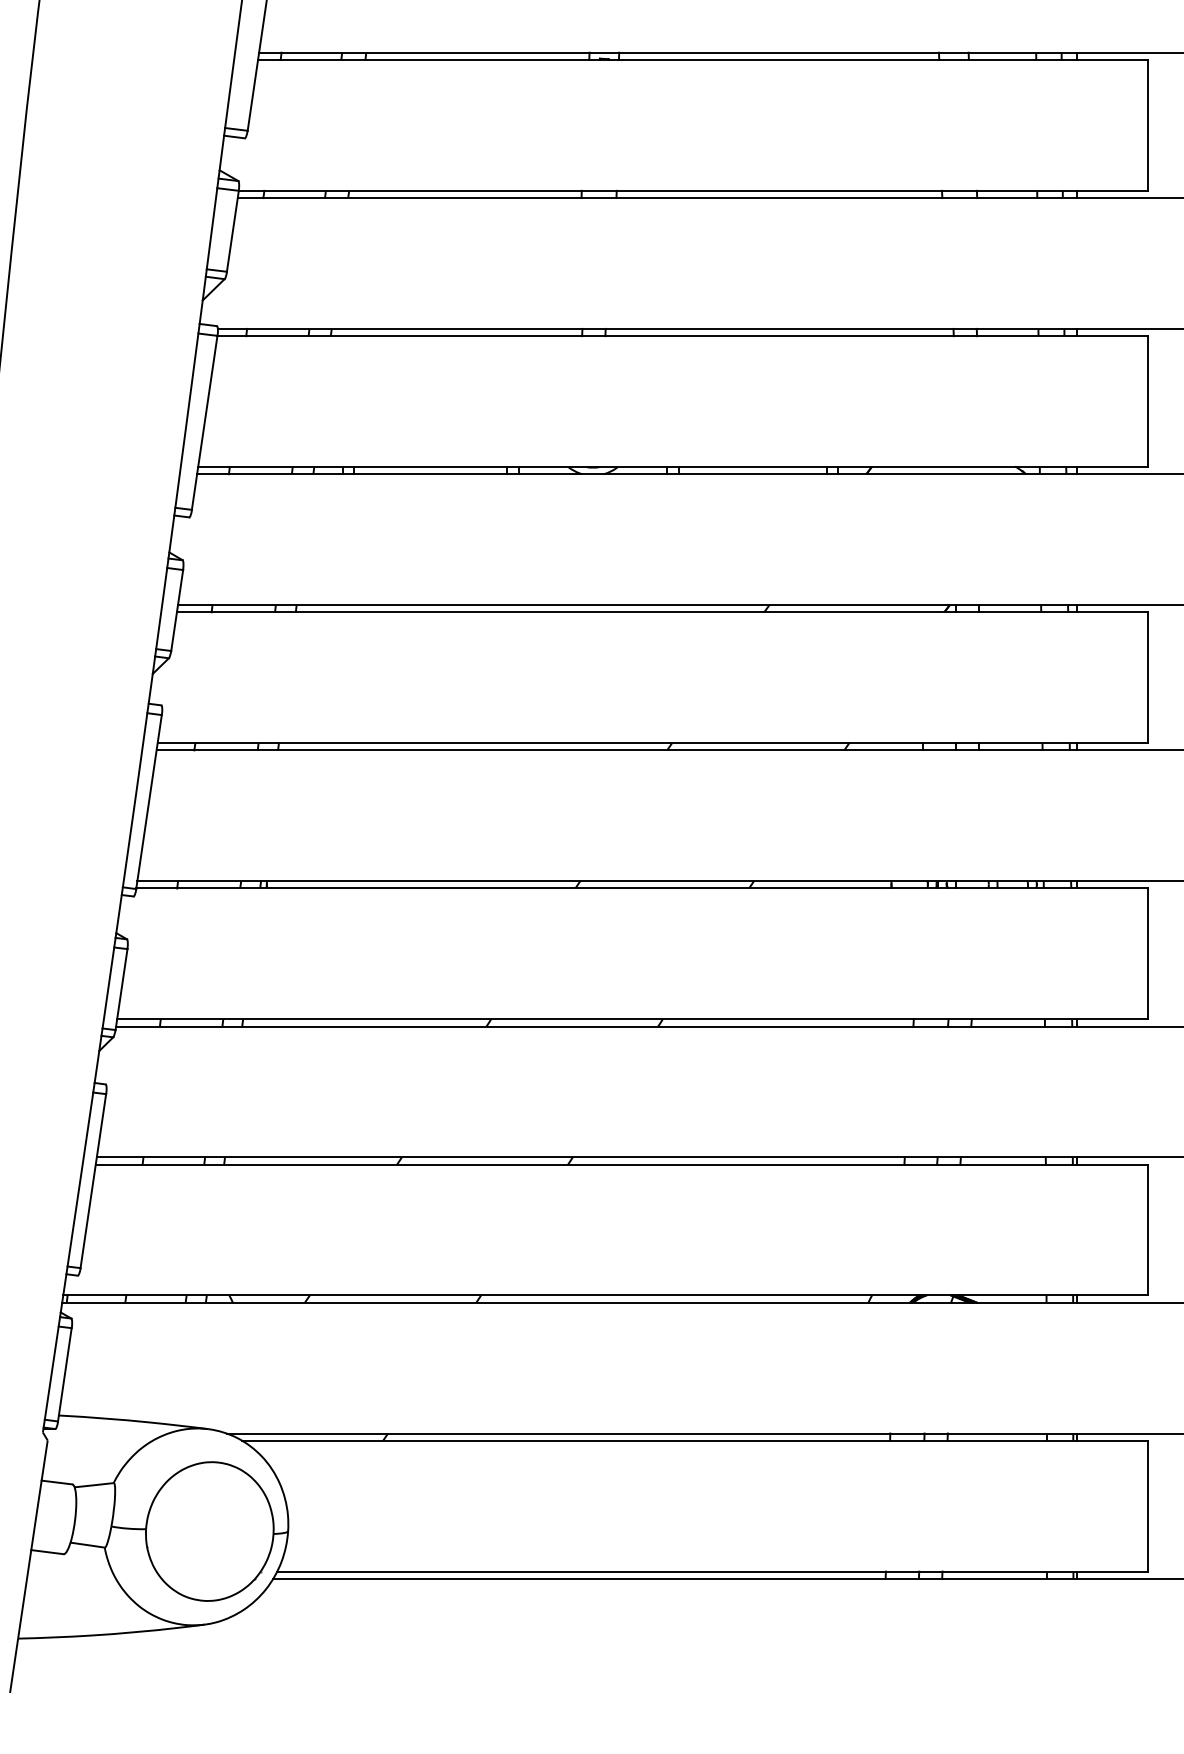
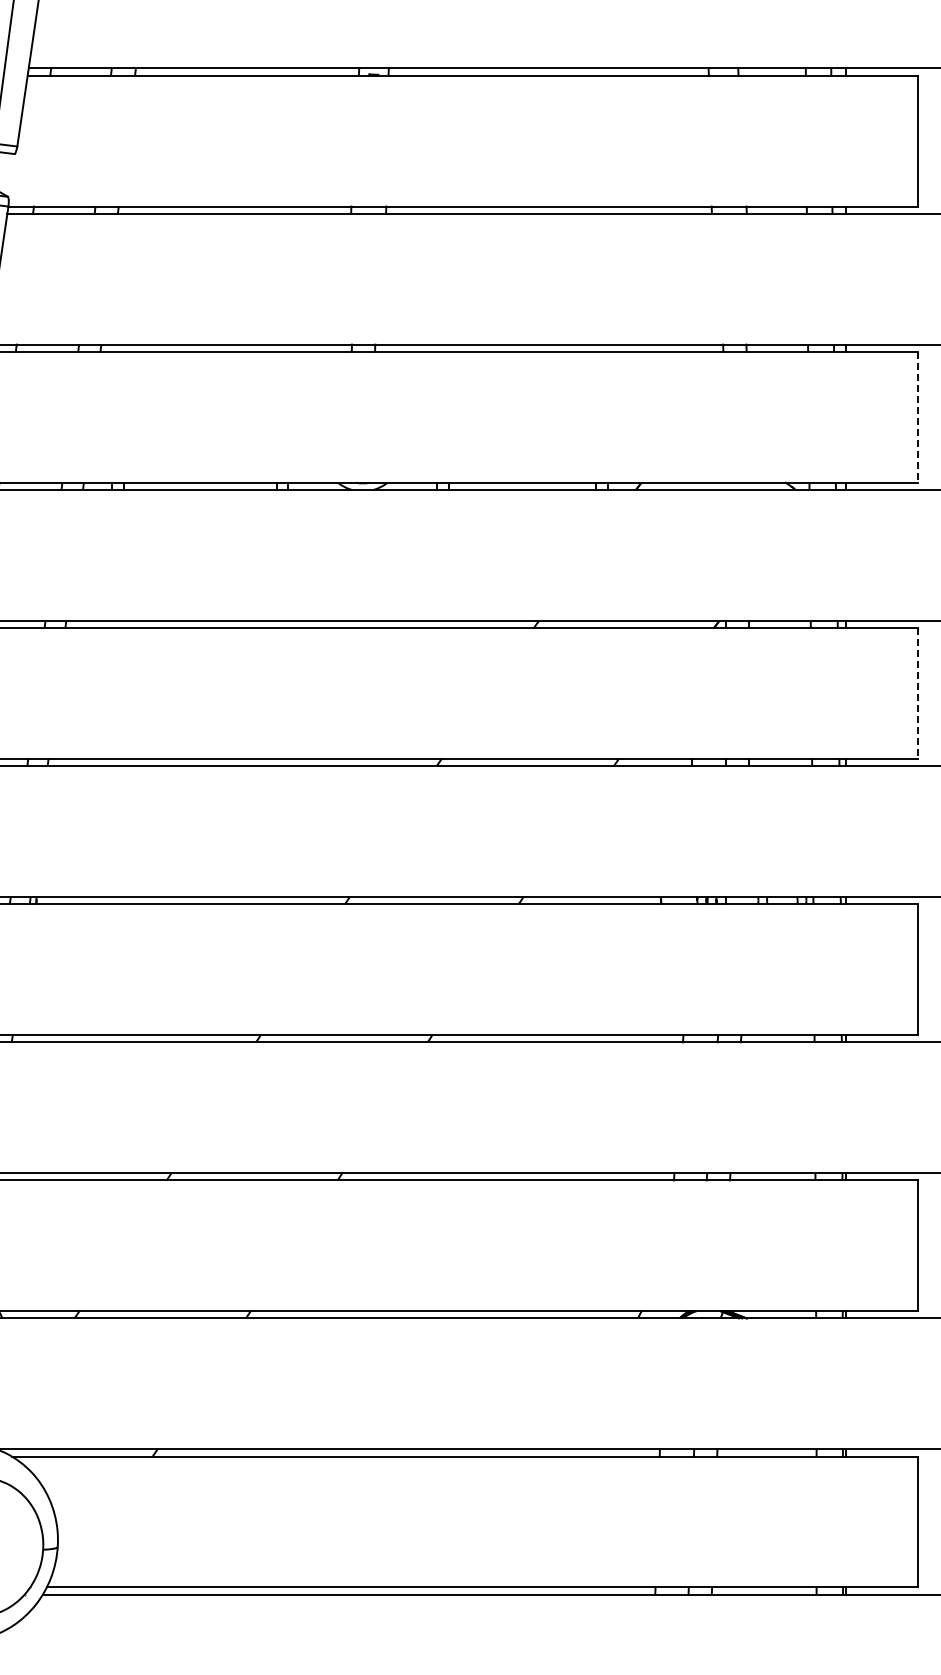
line: (1147, 402) -> (917, 418), solid -> dashed
line: (1147, 678) -> (917, 694), solid -> dashed

